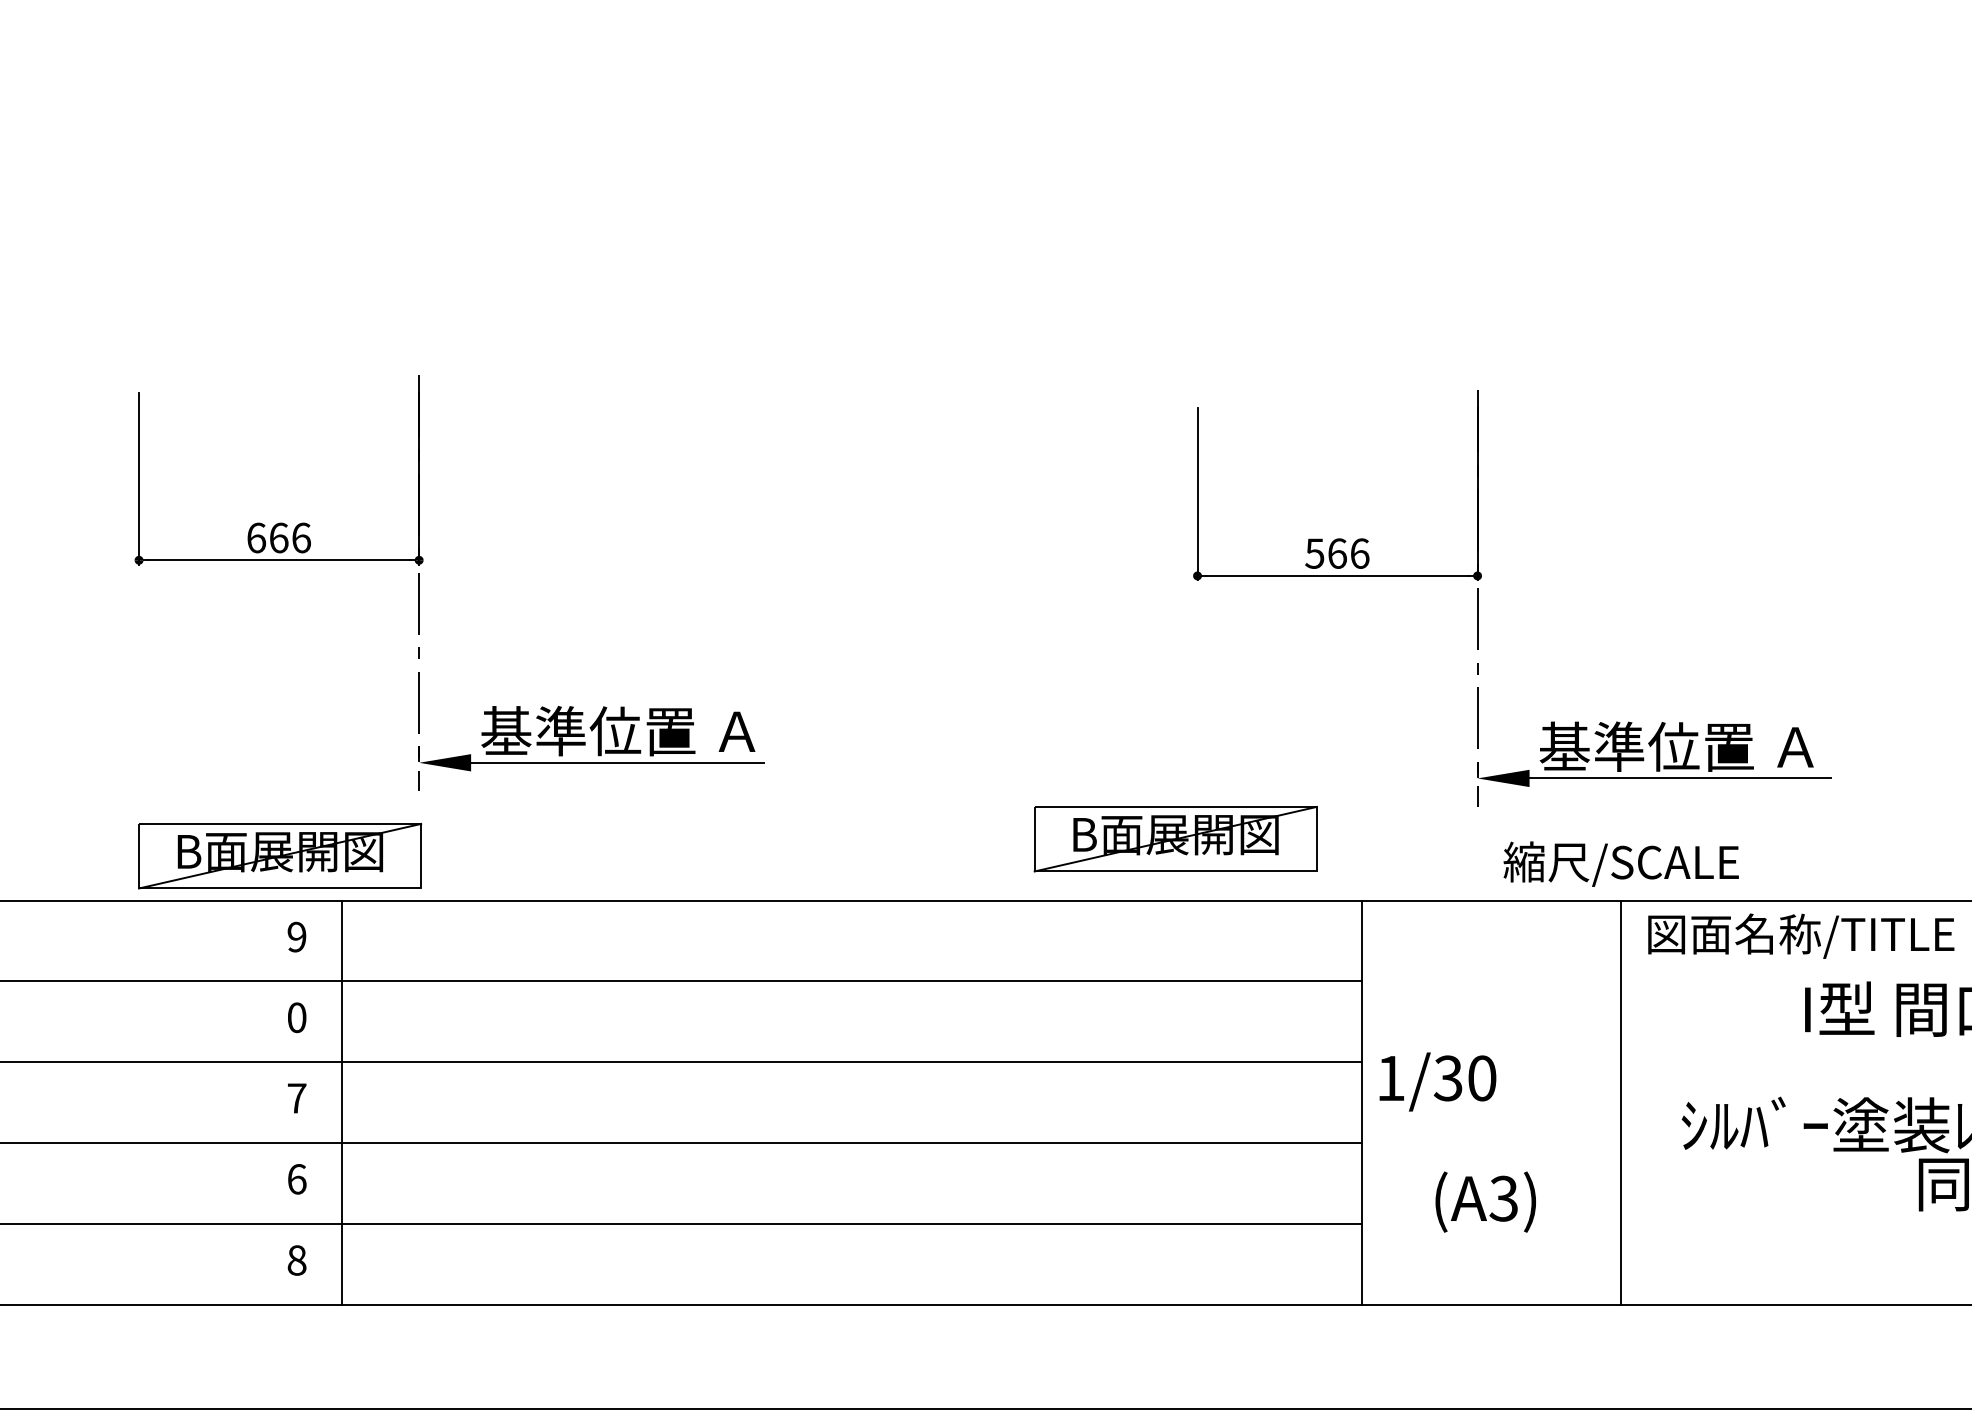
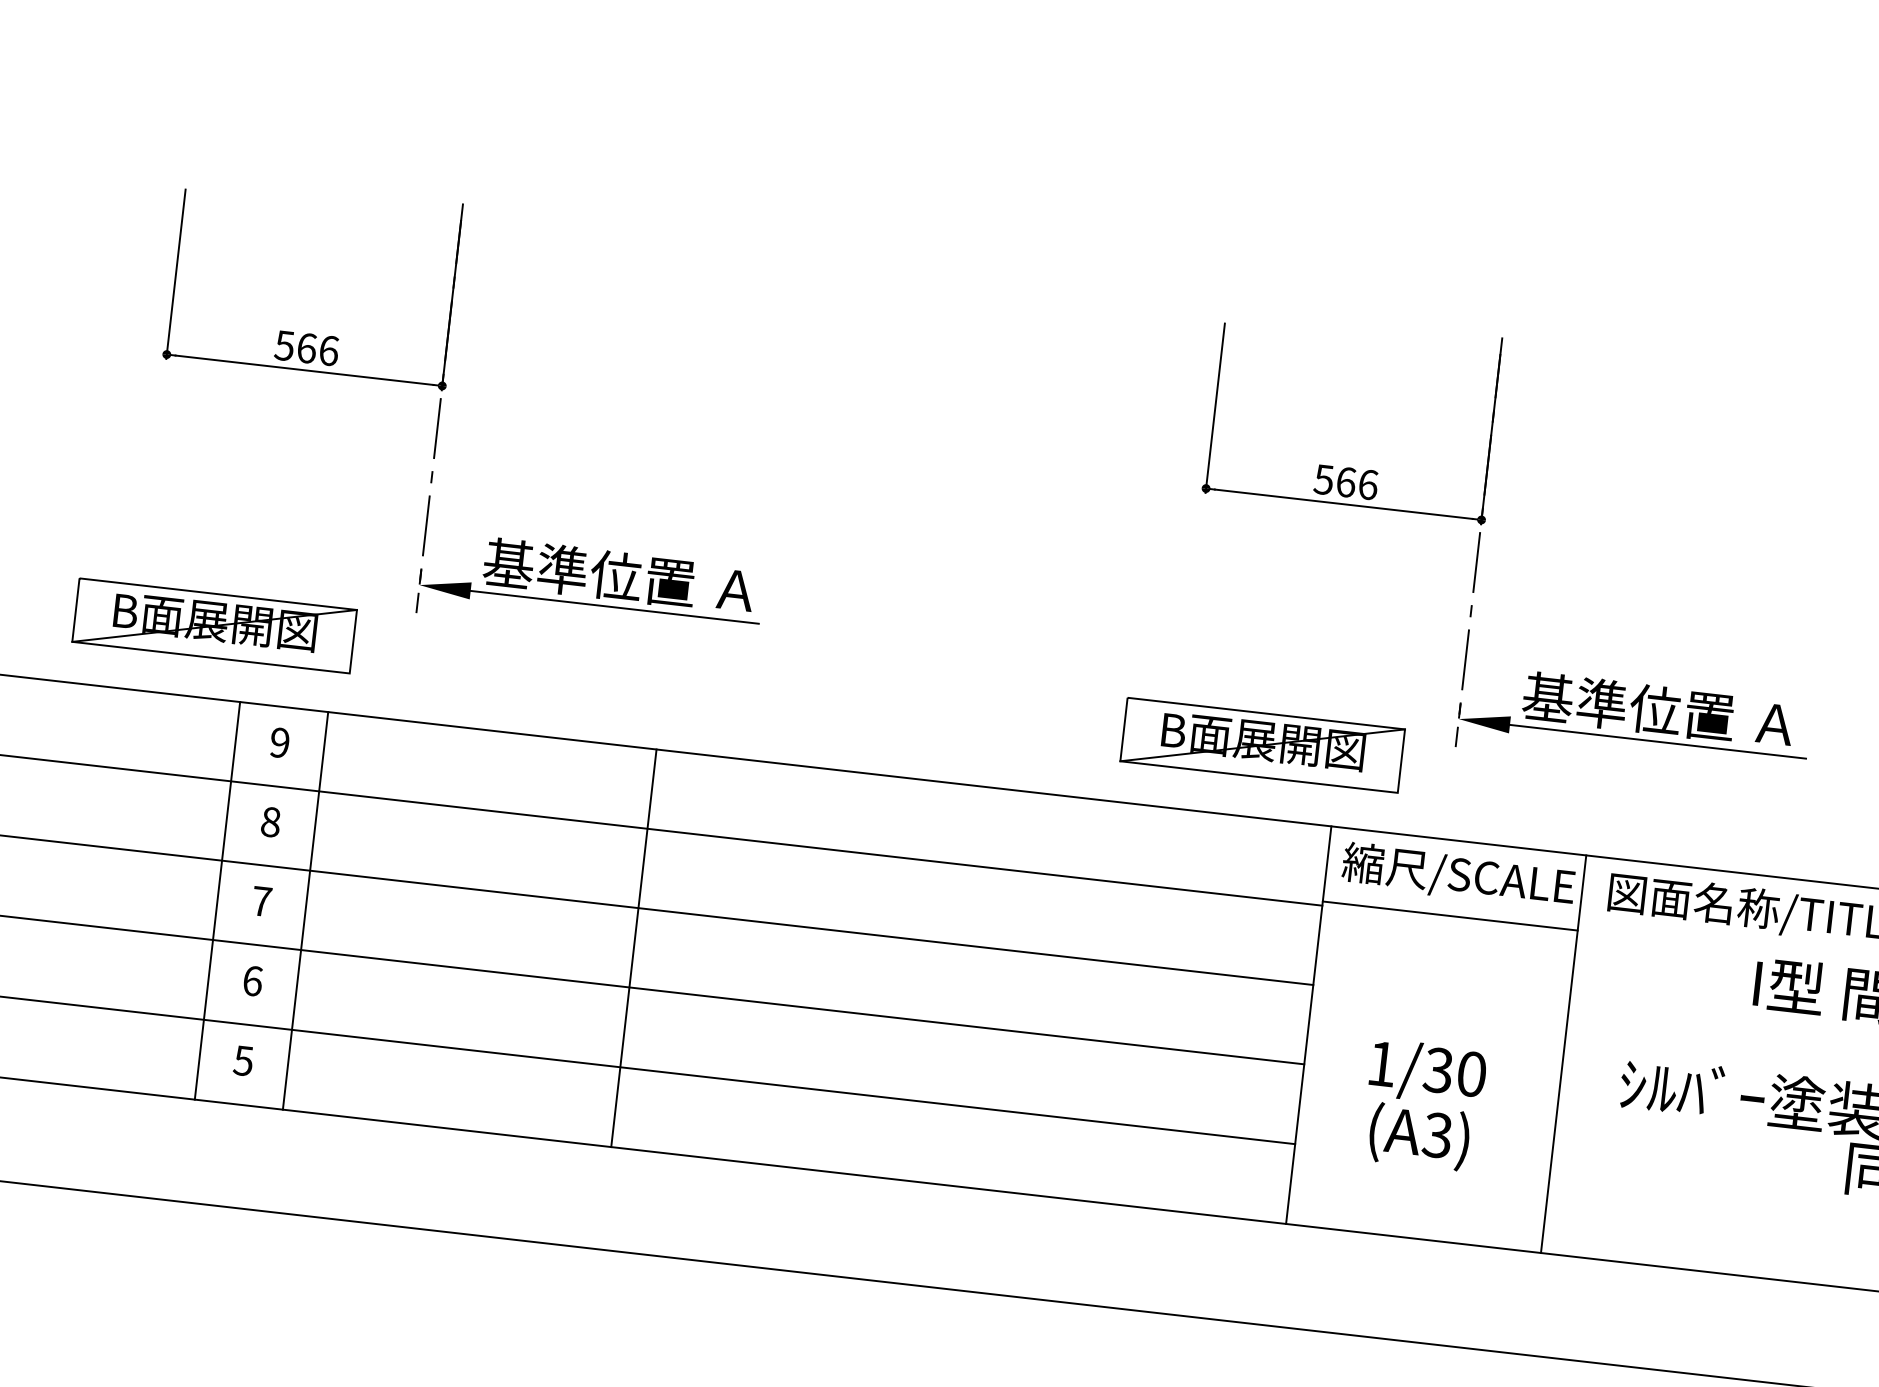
text: (256, 537) -> (284, 345), 666 -> 566
part: (1175, 839) -> (1262, 745), moved
part: (280, 856) -> (214, 626), moved
text: (1620, 863) -> (1457, 875), moved
line: (1491, 977) -> (1450, 916), added
text: (296, 1017) -> (270, 821), 0 -> 8
text: (1437, 1081) -> (1427, 1072), moved
line: (252, 1102) -> (217, 900), added
line: (675, 1102) -> (633, 947), added
text: (296, 1260) -> (243, 1060), 8 -> 5

